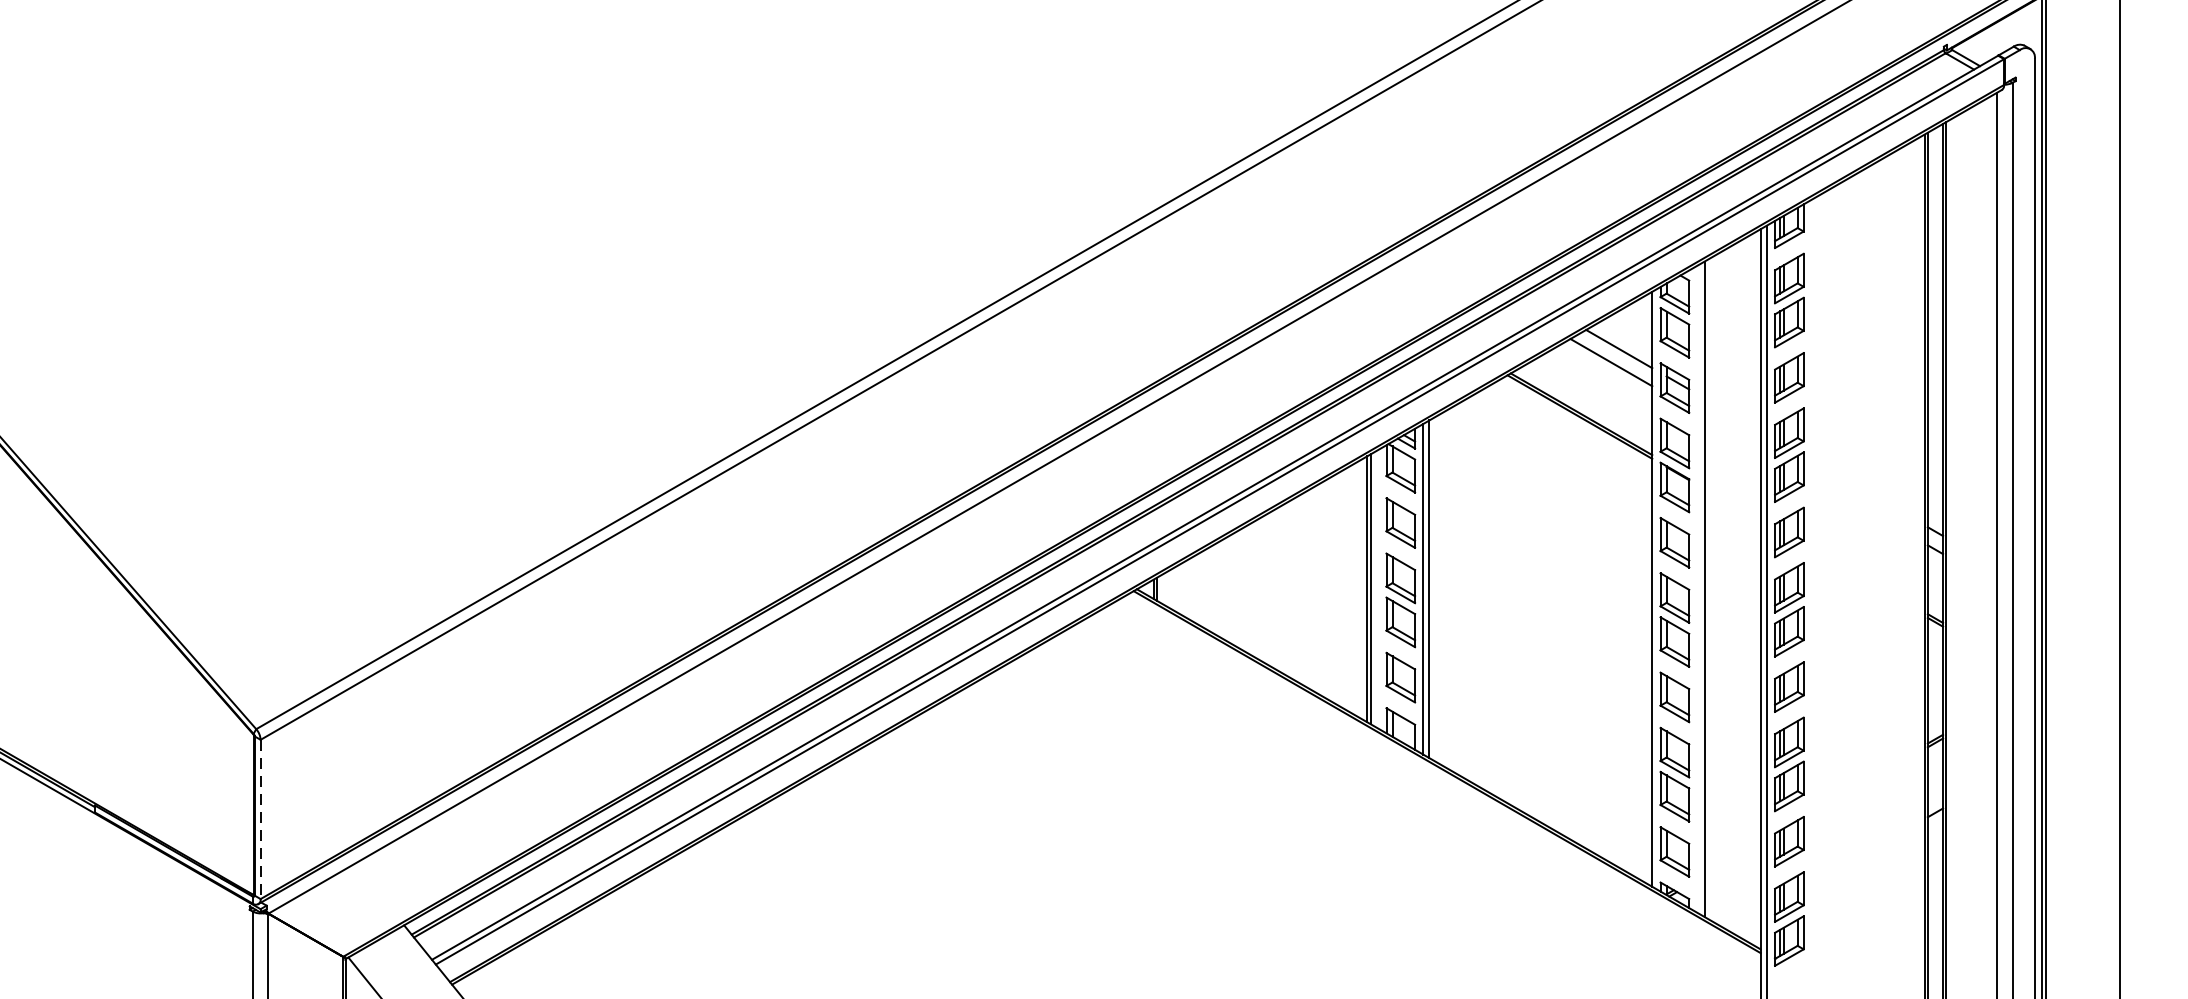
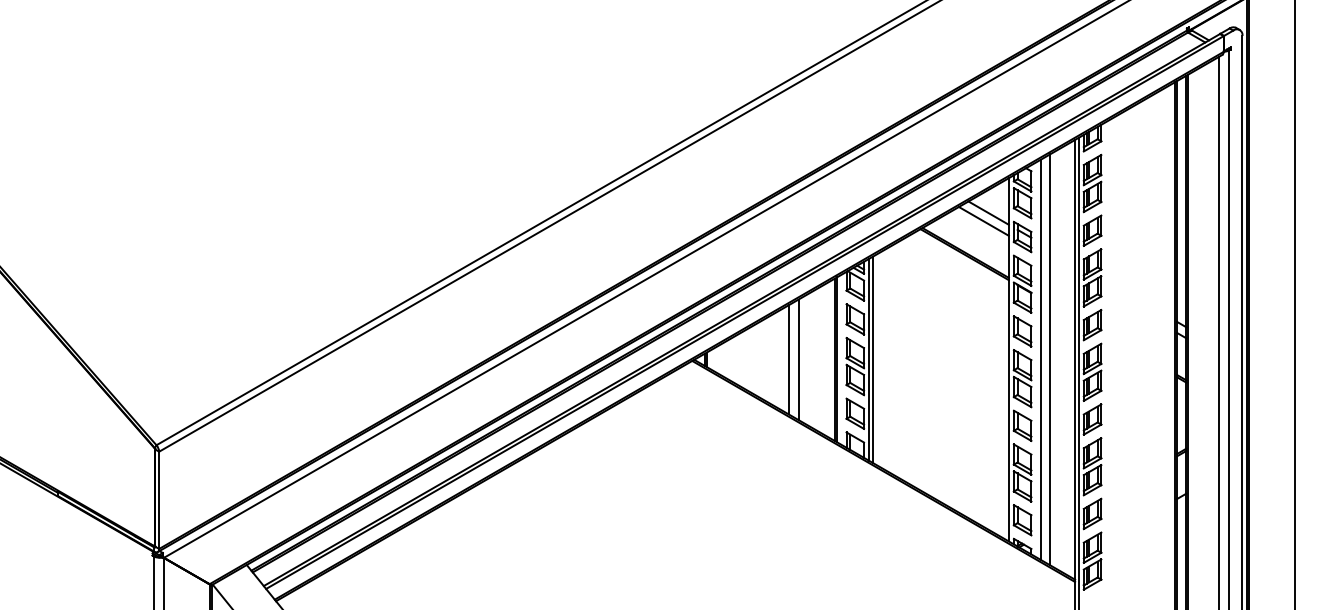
line: (1291, 588) -> (788, 359), added
line: (1307, 588) -> (798, 359), added
line: (1720, 588) -> (1050, 359), added
line: (261, 819) -> (159, 500), dashed -> solid

